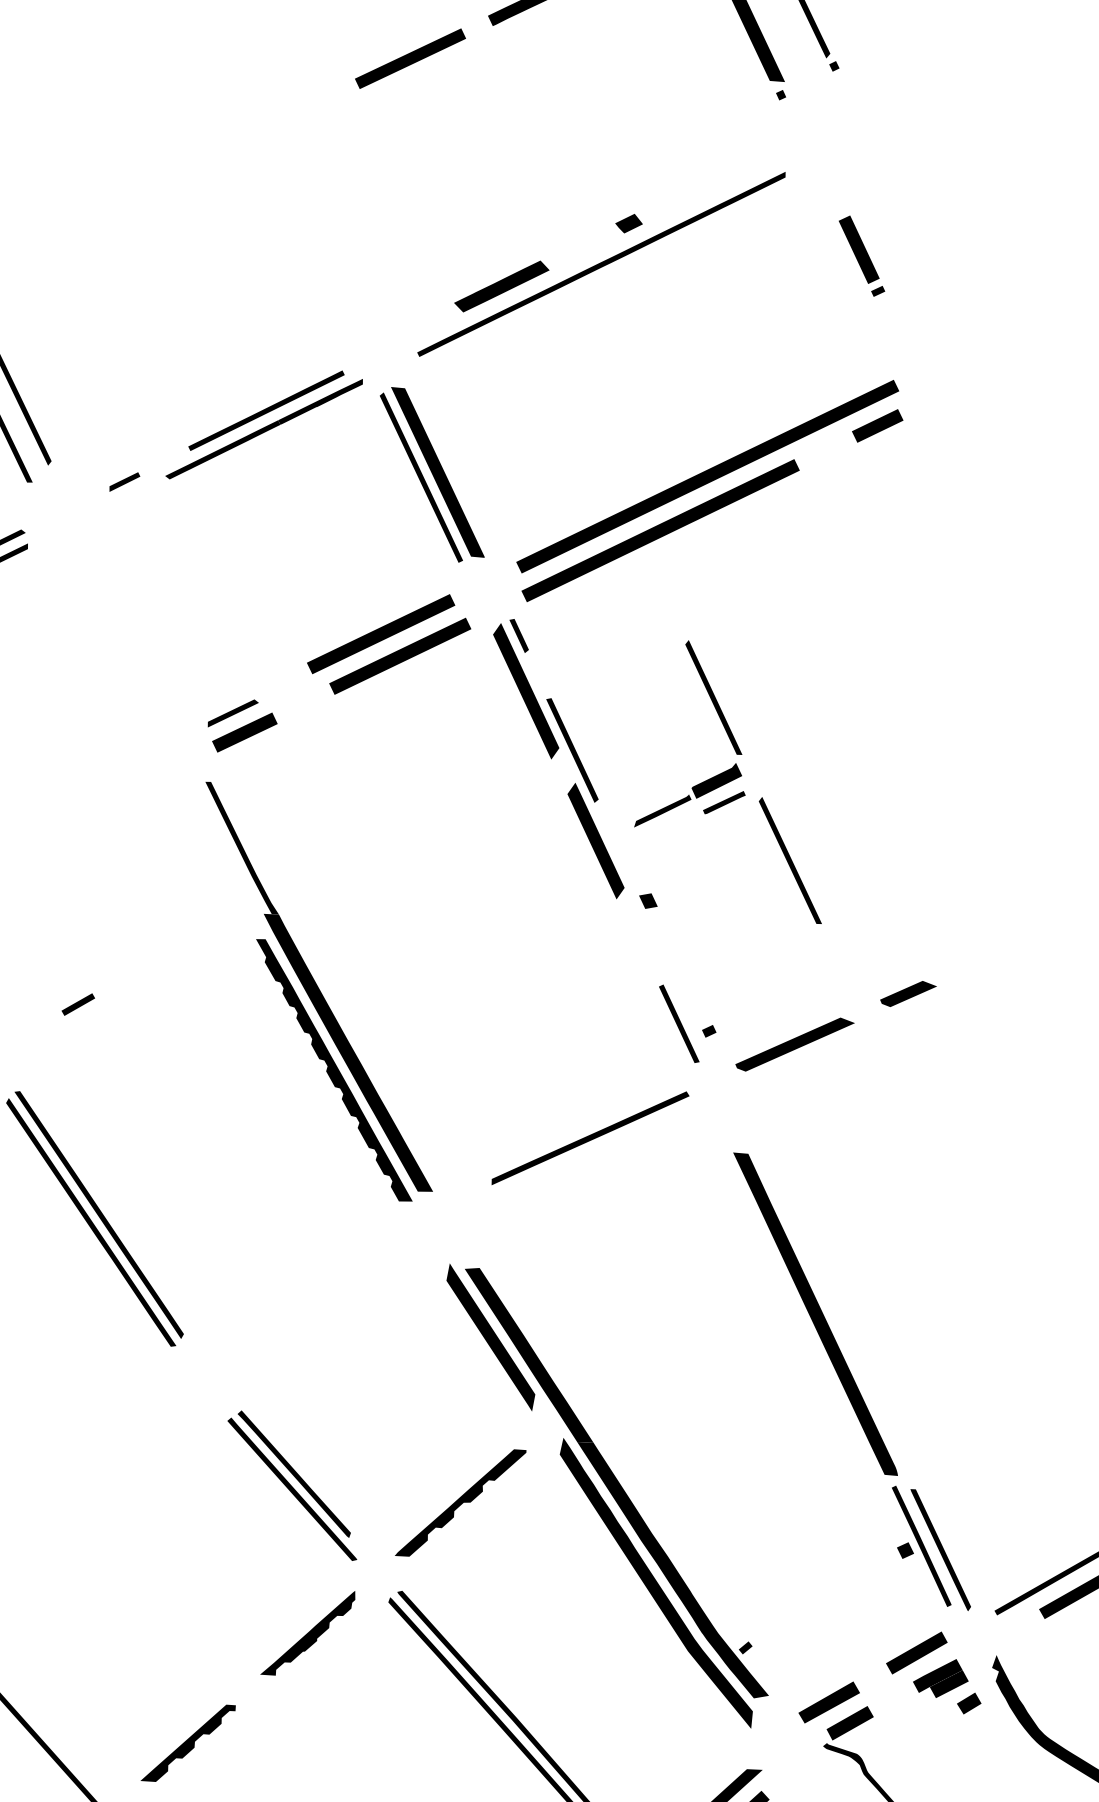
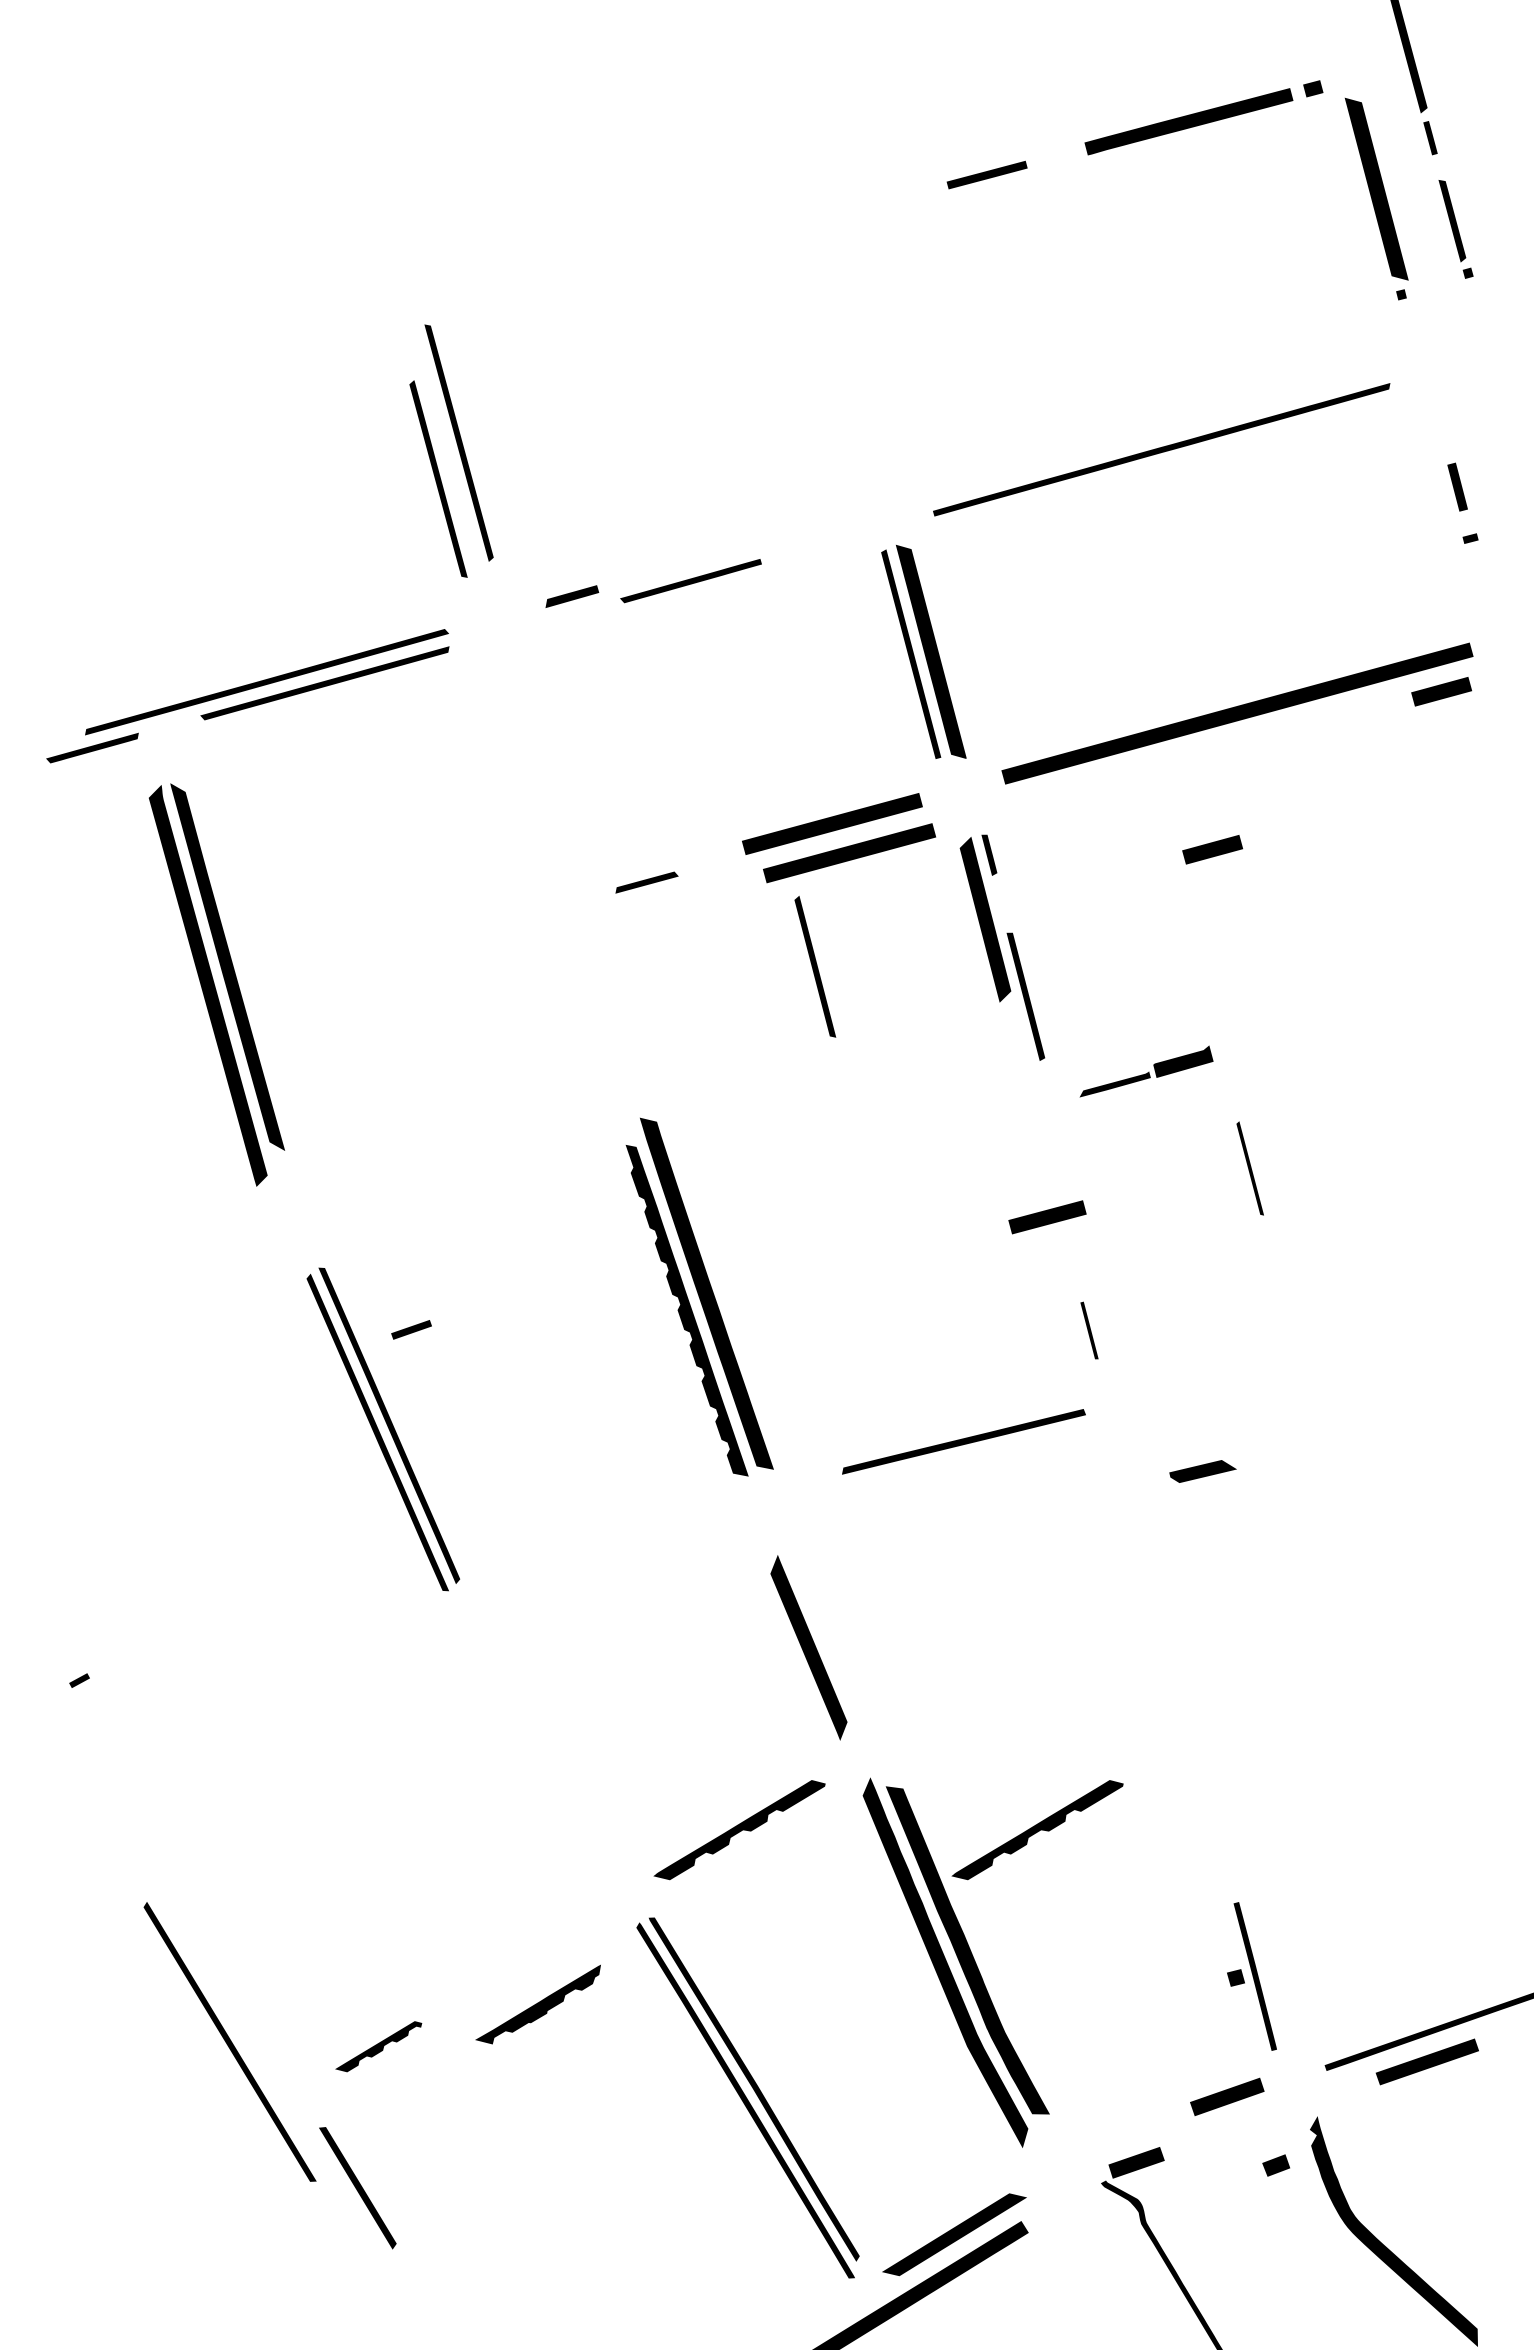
part: (409, 58) -> (986, 174), size x0.6
fill: (629, 223) -> (1201, 408), removed
part: (858, 249) -> (1457, 486), size x0.6
fill: (502, 286) -> (1043, 453), removed
fill: (320, 401) -> (812, 546), removed
fill: (266, 410) -> (748, 545), removed
part: (124, 481) -> (572, 596), size x1.4
fill: (660, 530) -> (1172, 764), removed
part: (707, 595) -> (1212, 849), added
part: (713, 697) -> (815, 966), moved
part: (244, 732) -> (1047, 1217), moved
fill: (724, 802) -> (1187, 1088), removed
fill: (596, 840) -> (1033, 1104), removed
fill: (242, 848) -> (629, 1038), removed
part: (790, 860) -> (1250, 1168), size x0.6
fill: (647, 900) -> (1079, 1183), removed
part: (908, 993) -> (1202, 1471), moved
part: (78, 1004) -> (411, 1329), moved
part: (679, 1023) -> (1089, 1330), size x0.6
fill: (709, 1030) -> (1122, 1344), removed
fill: (794, 1044) -> (1216, 1378), removed
fill: (815, 1313) -> (1183, 1689), removed
fill: (528, 1355) -> (848, 1676), removed
part: (713, 1456) -> (1037, 1830), added
fill: (294, 1474) -> (556, 1762), removed
fill: (291, 1489) -> (550, 1778), removed
part: (940, 1549) -> (1276, 1984), removed
part: (307, 1634) -> (537, 2004), moved
fill: (745, 1647) -> (1033, 2054), removed
part: (940, 1679) -> (1248, 2132), removed
fill: (828, 1702) -> (1116, 2134), removed
part: (188, 1743) -> (378, 2046), size x0.7

